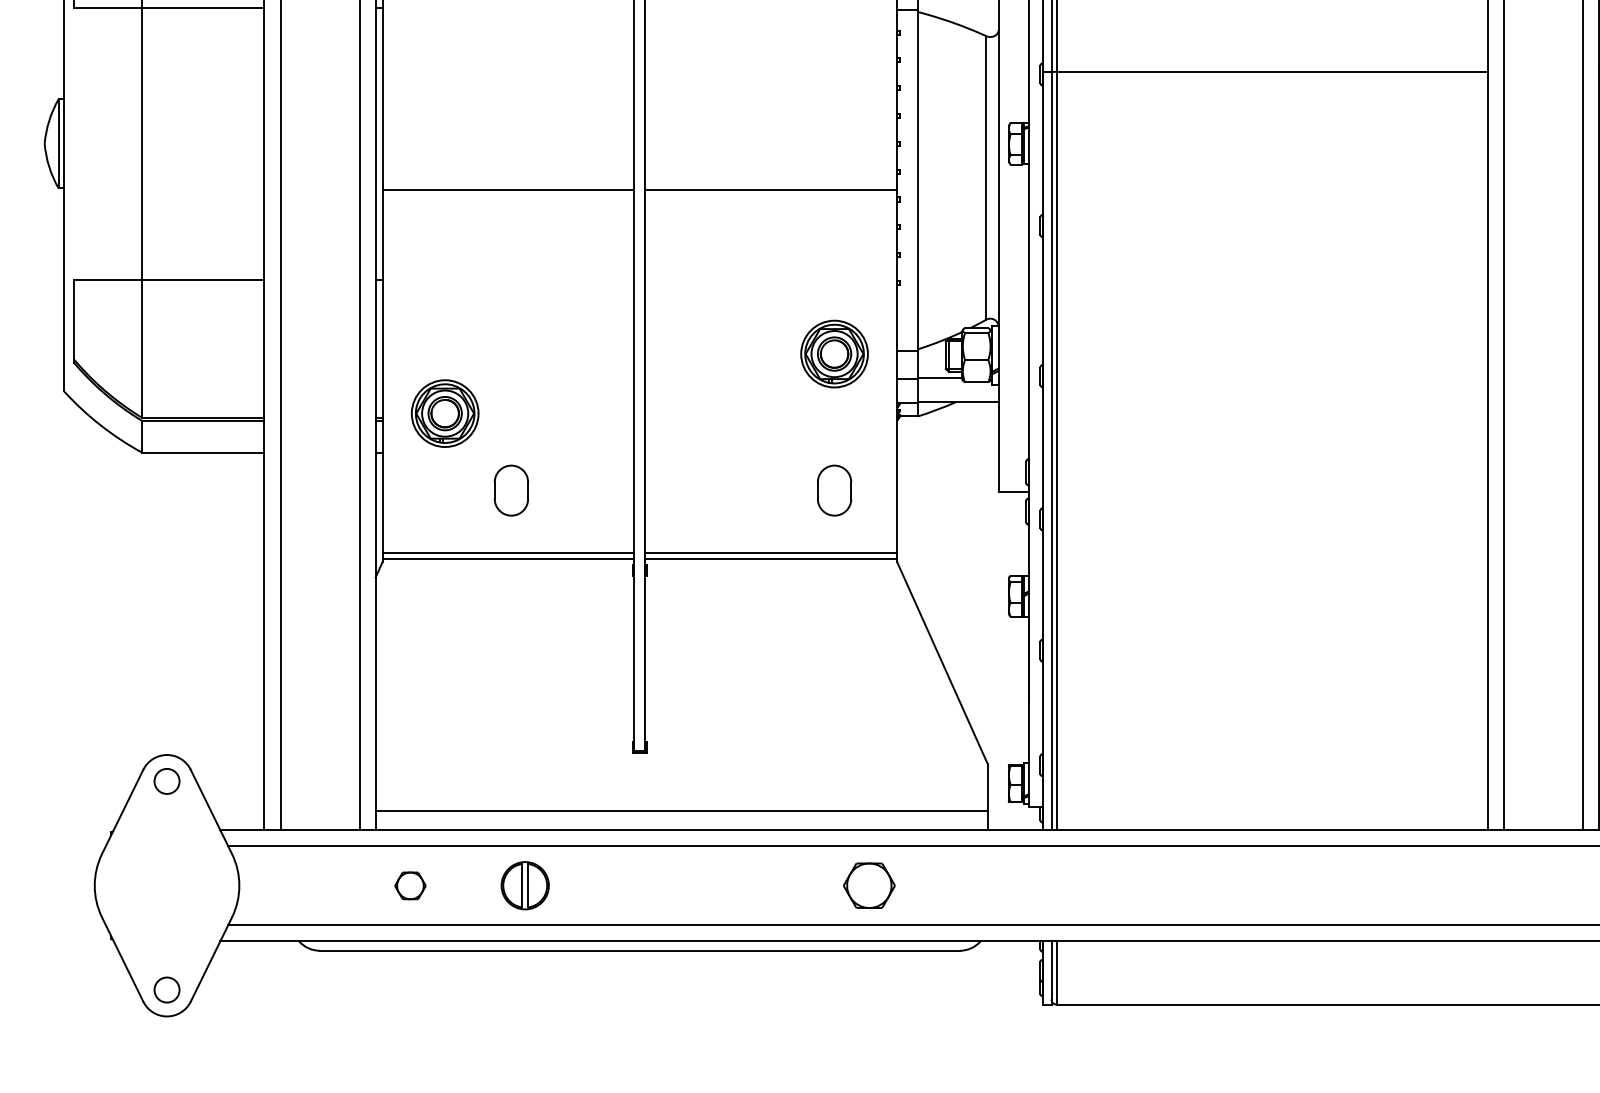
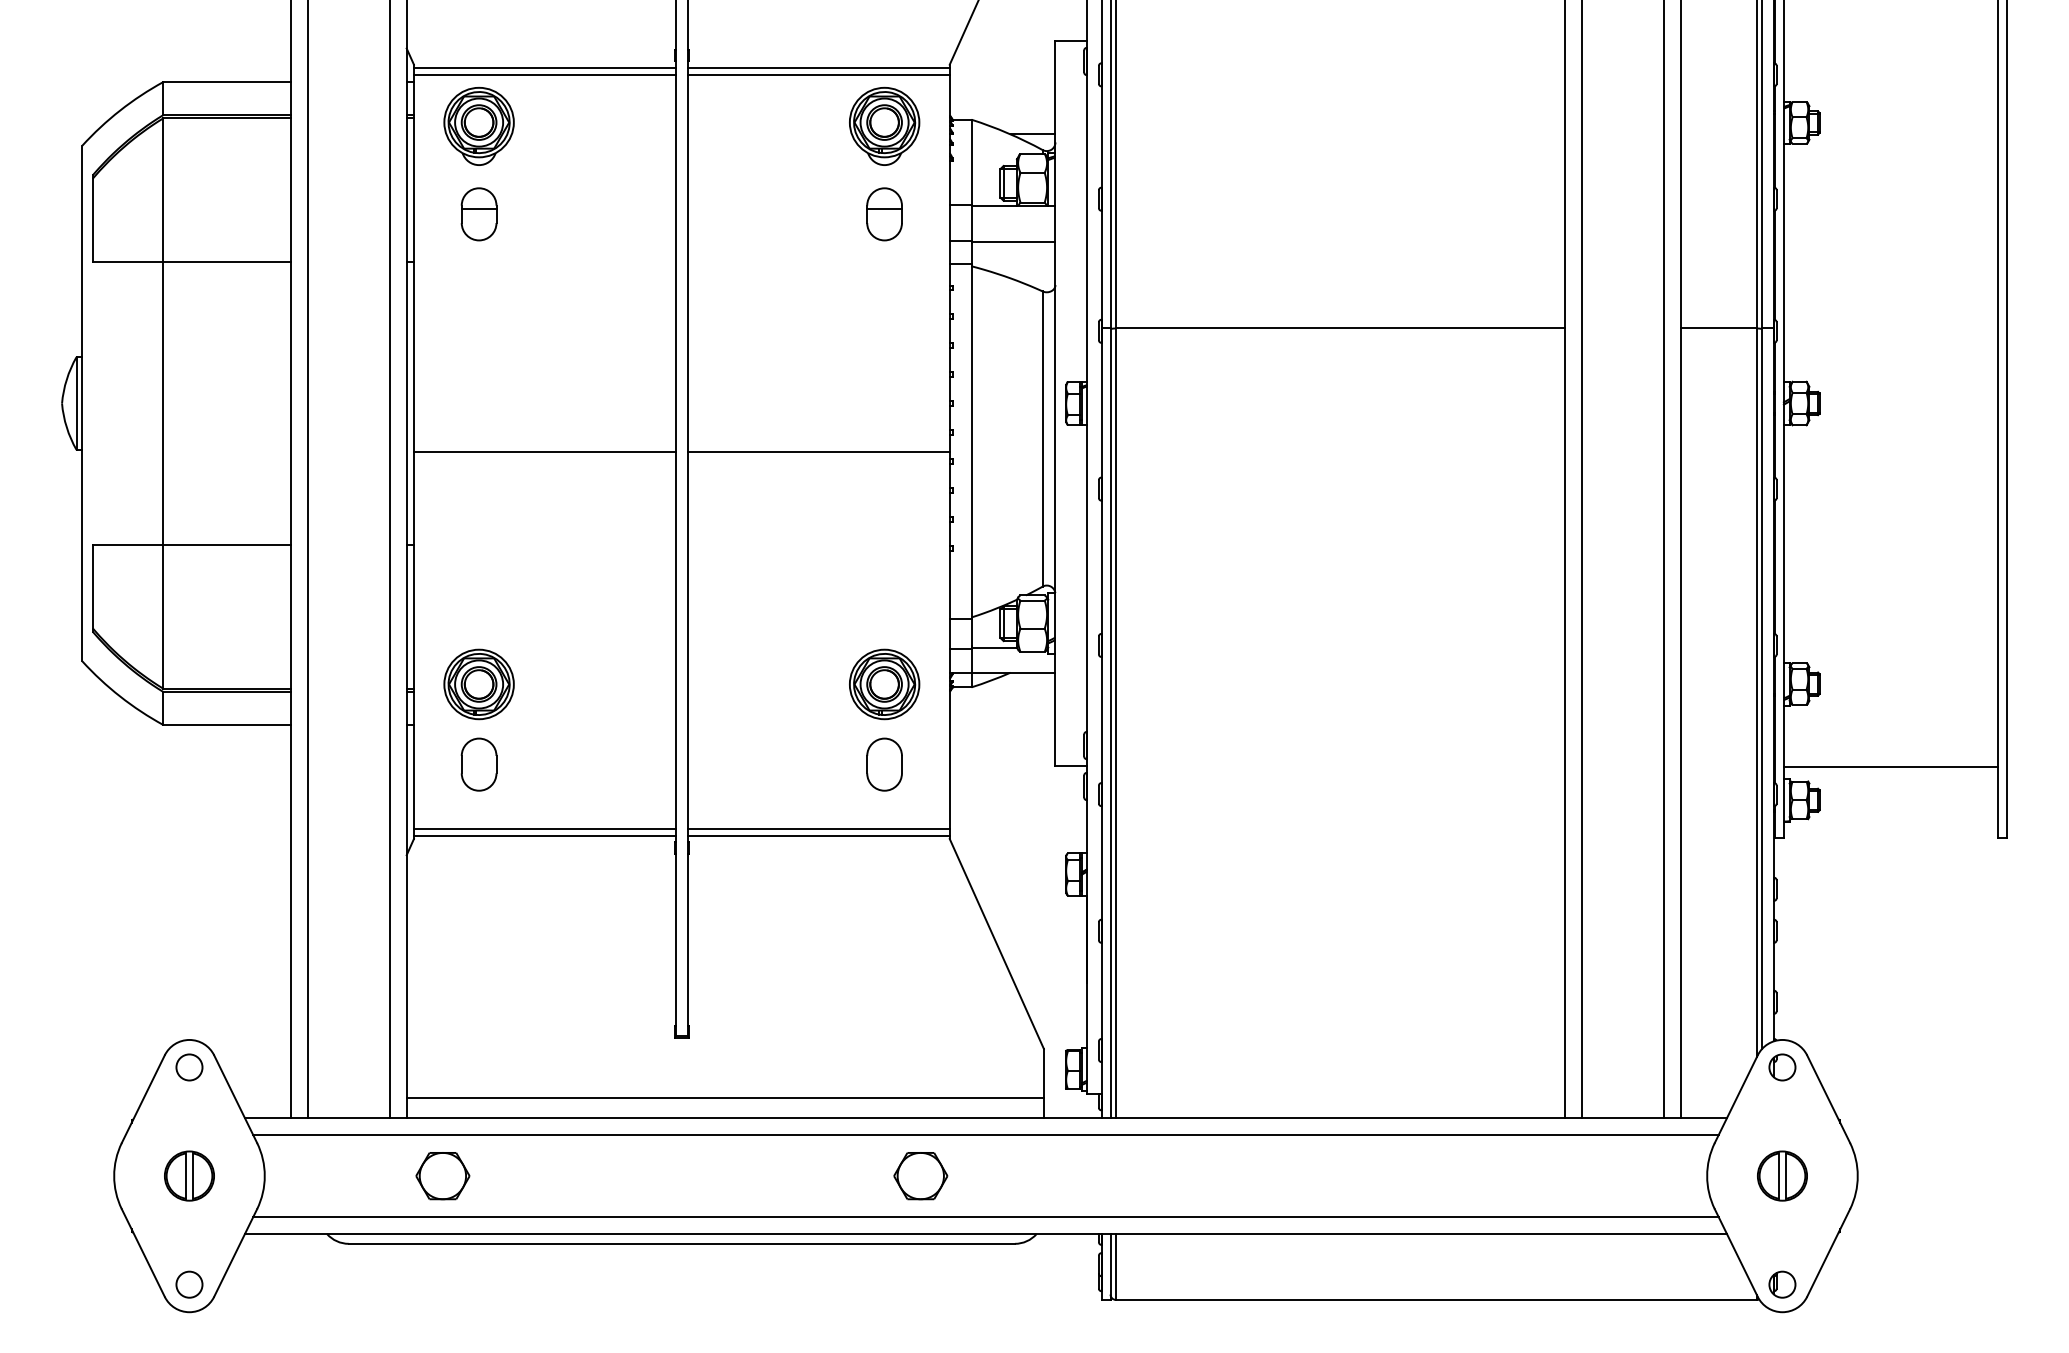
part: (834, 354) -> (884, 684), moved
part: (510, 490) -> (478, 764), moved
part: (525, 885) -> (189, 1175), moved
part: (410, 886) -> (442, 1176), size x1.67

